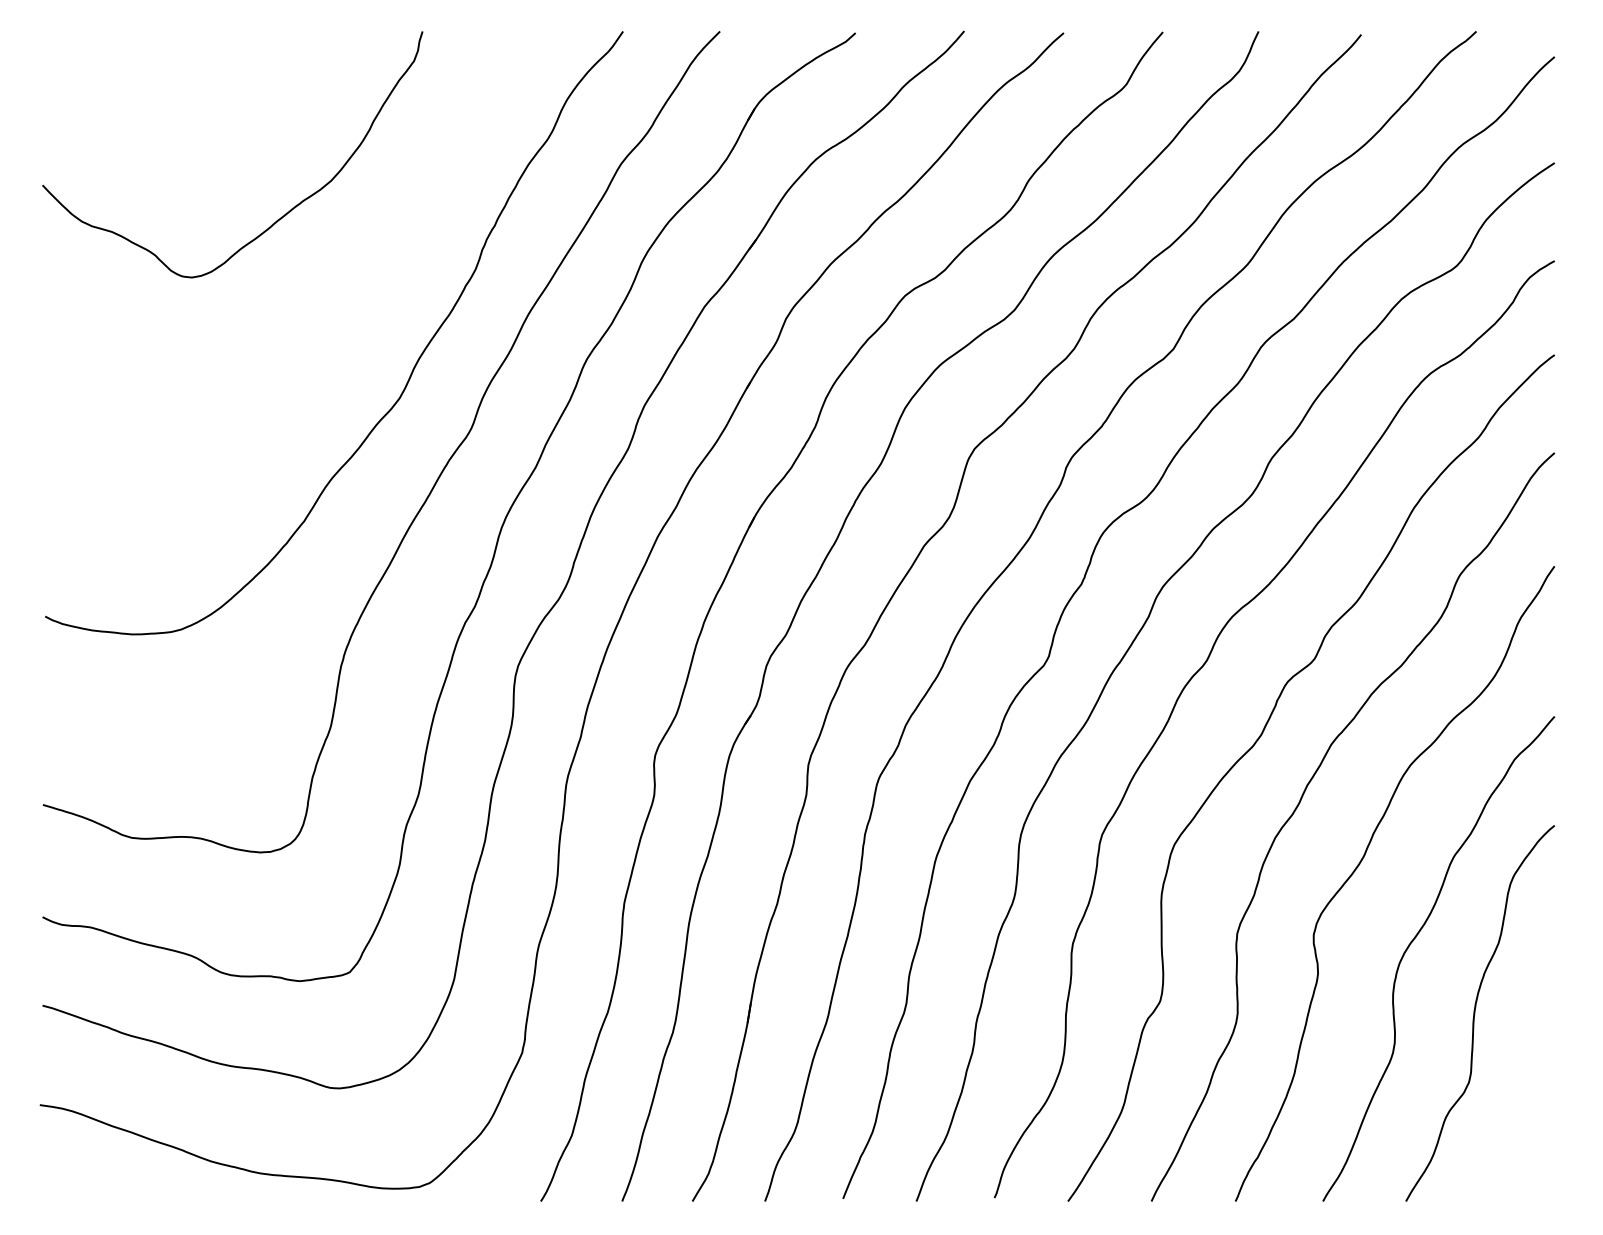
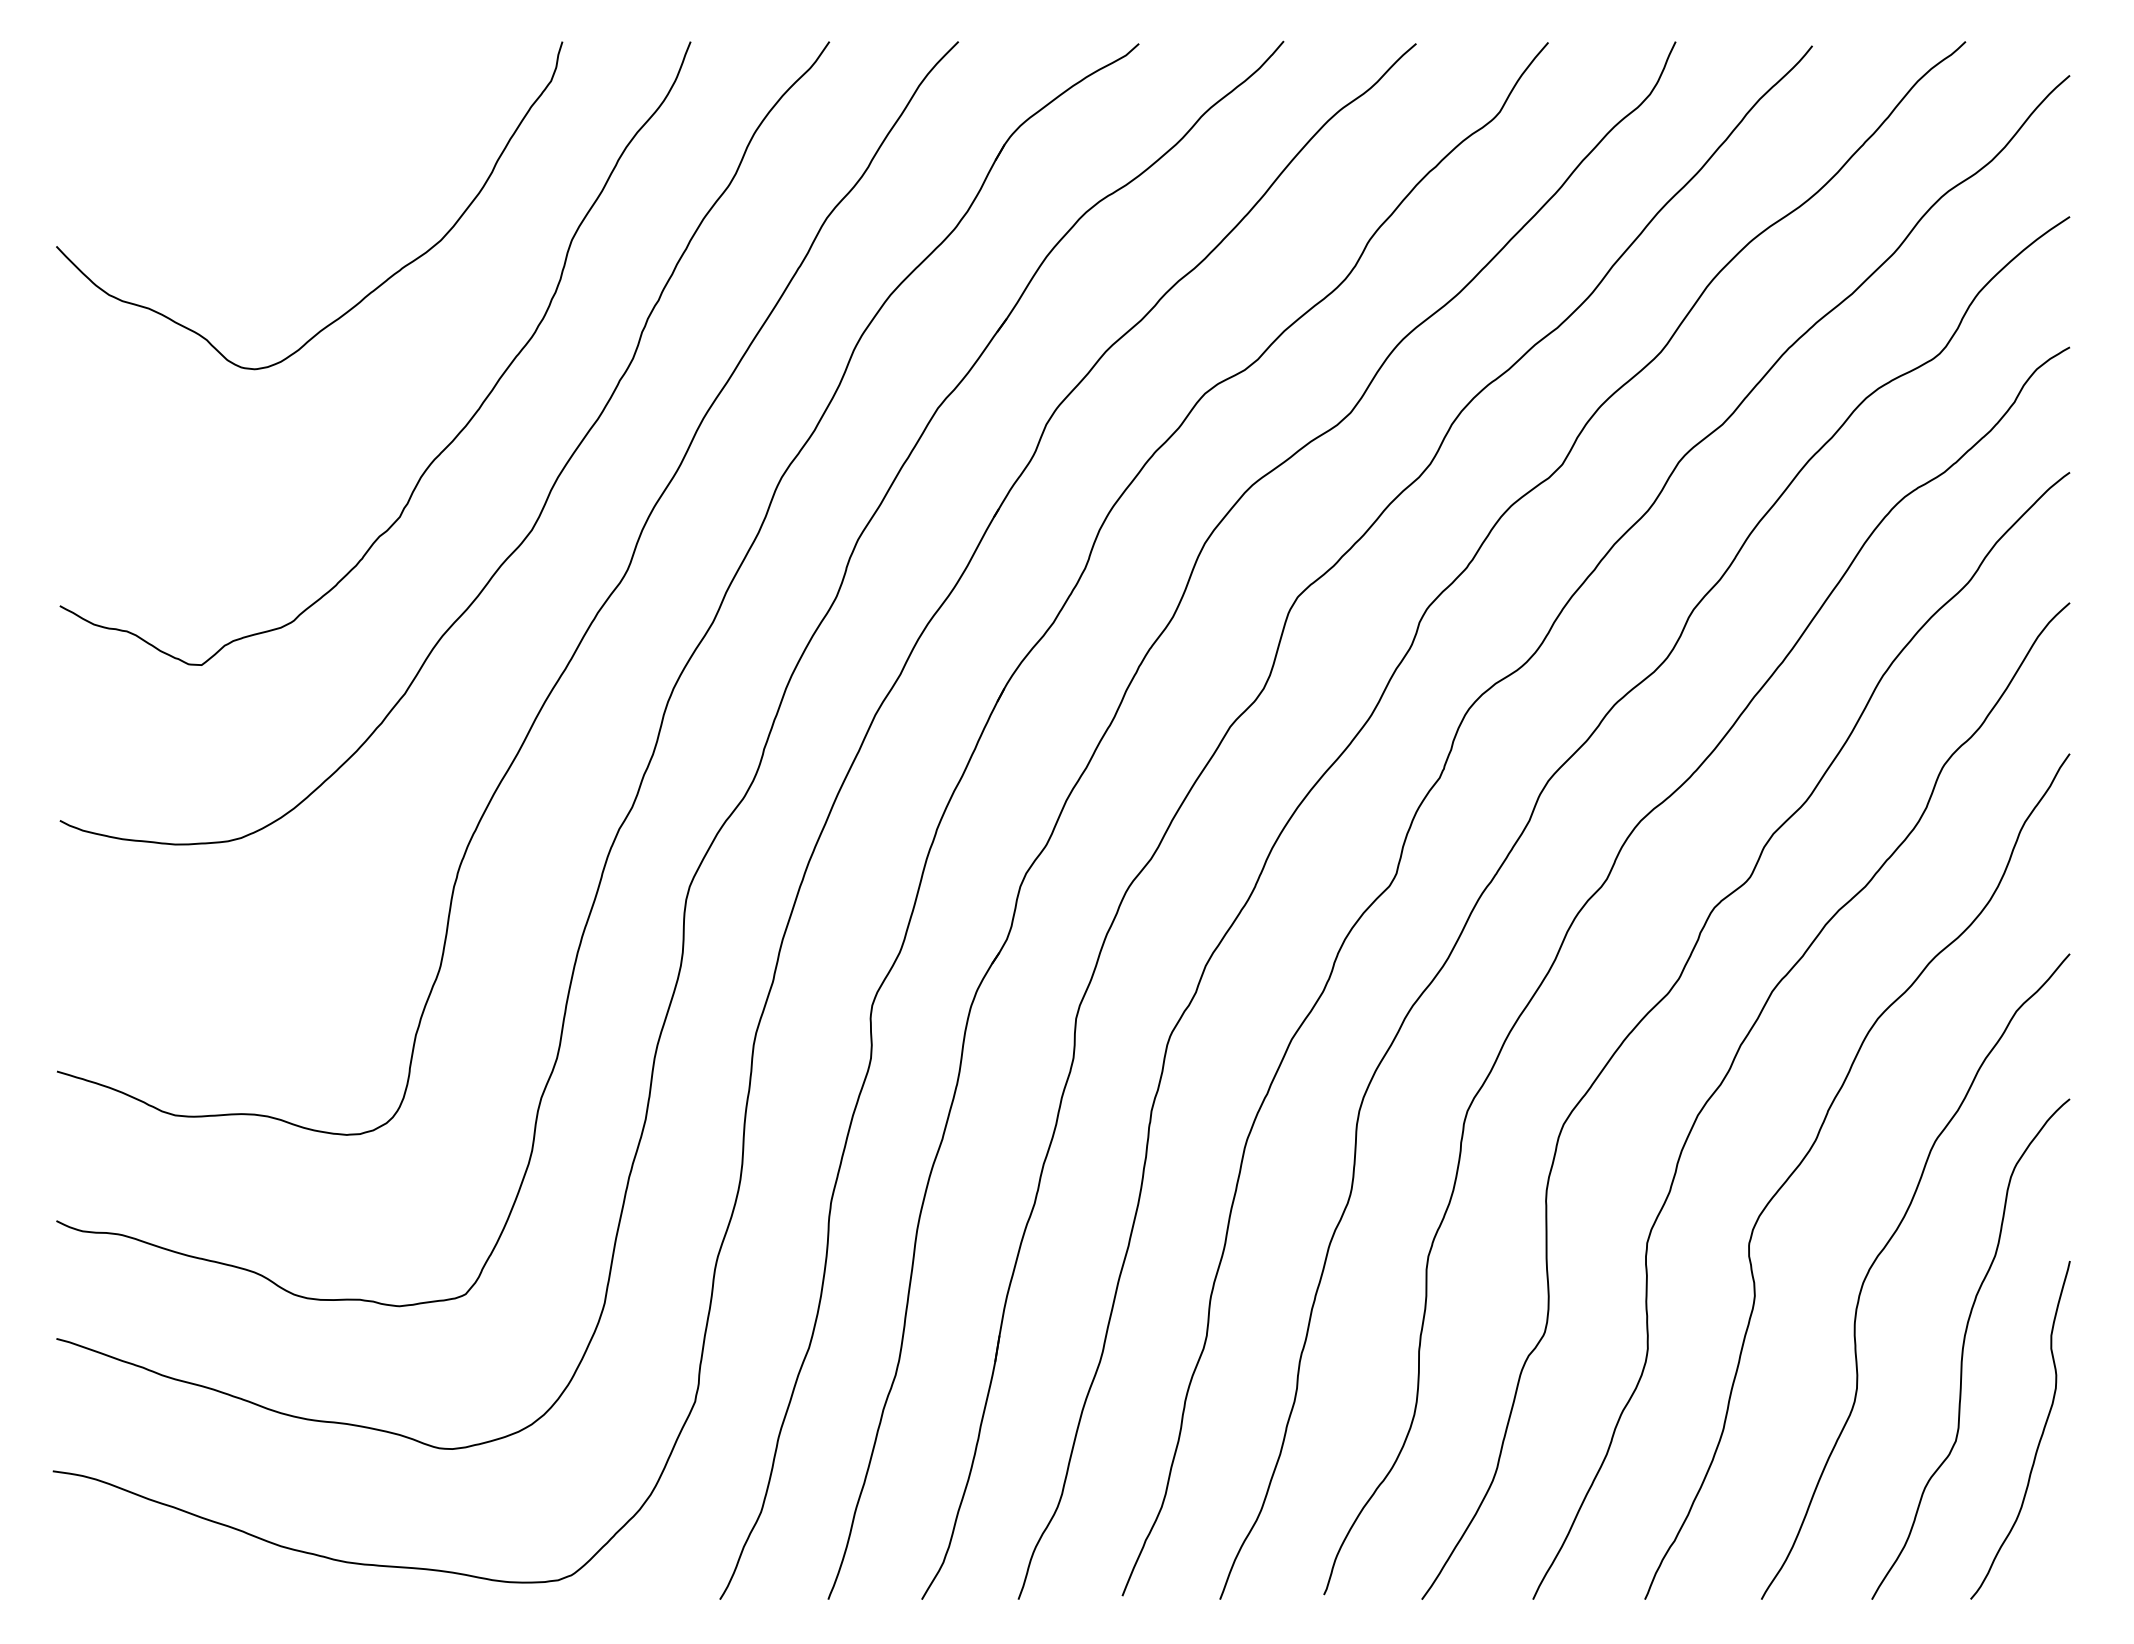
curve: (343, 325) -> (457, 433), added
curve: (1532, 1078) -> (2040, 1436), added

